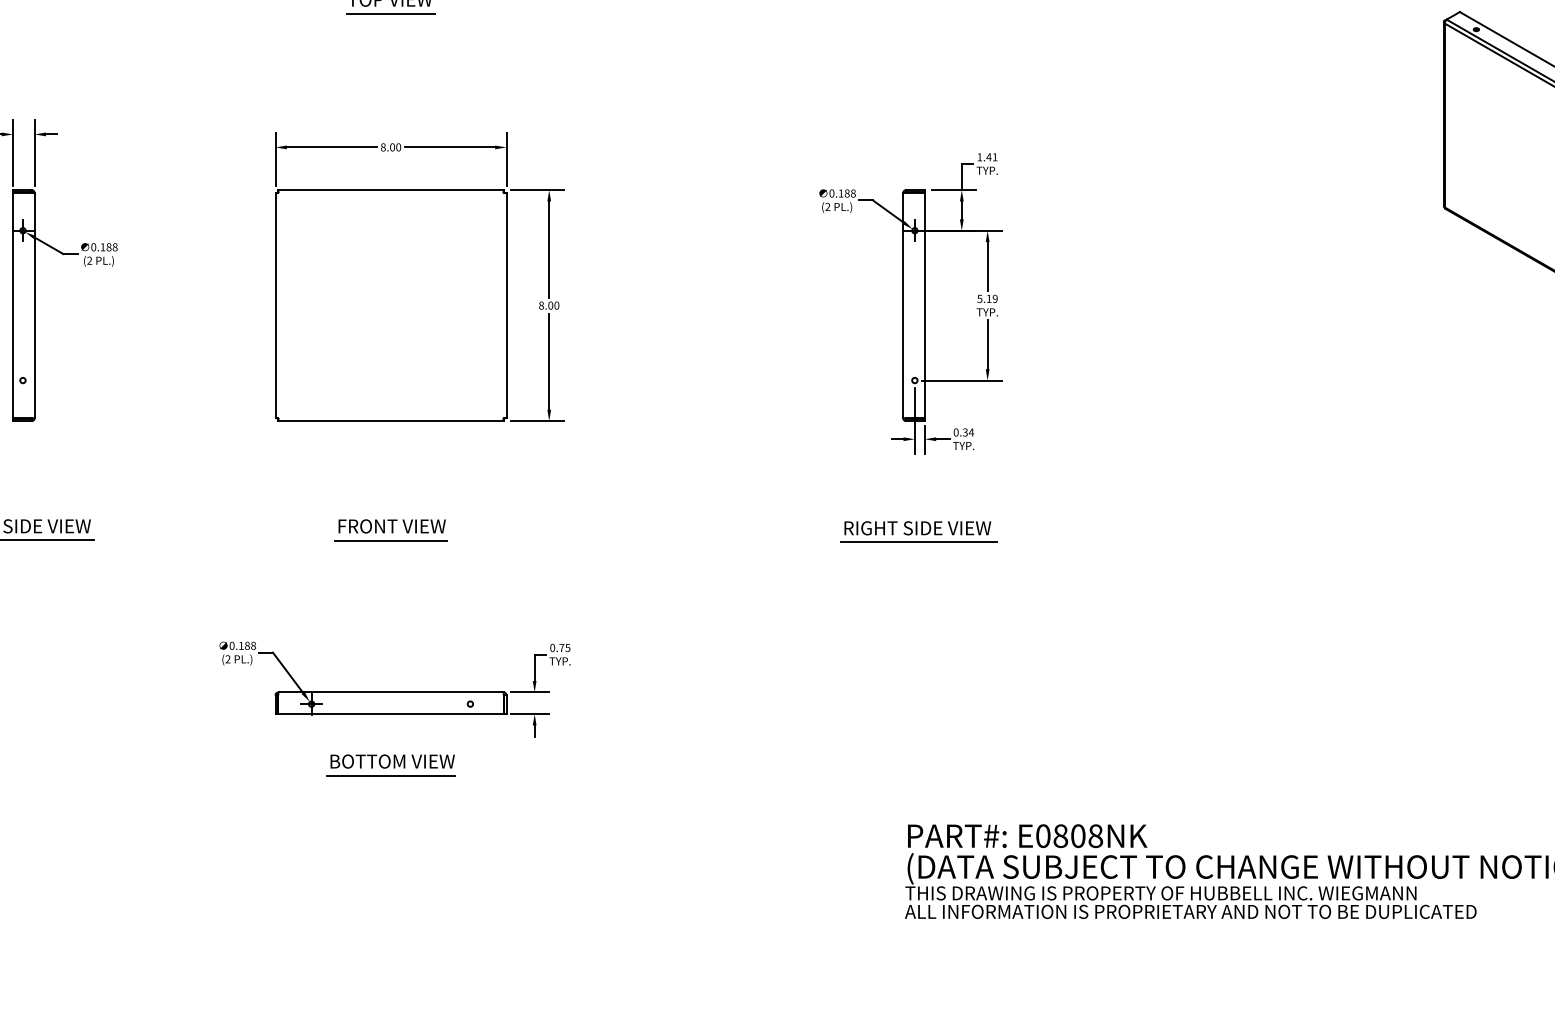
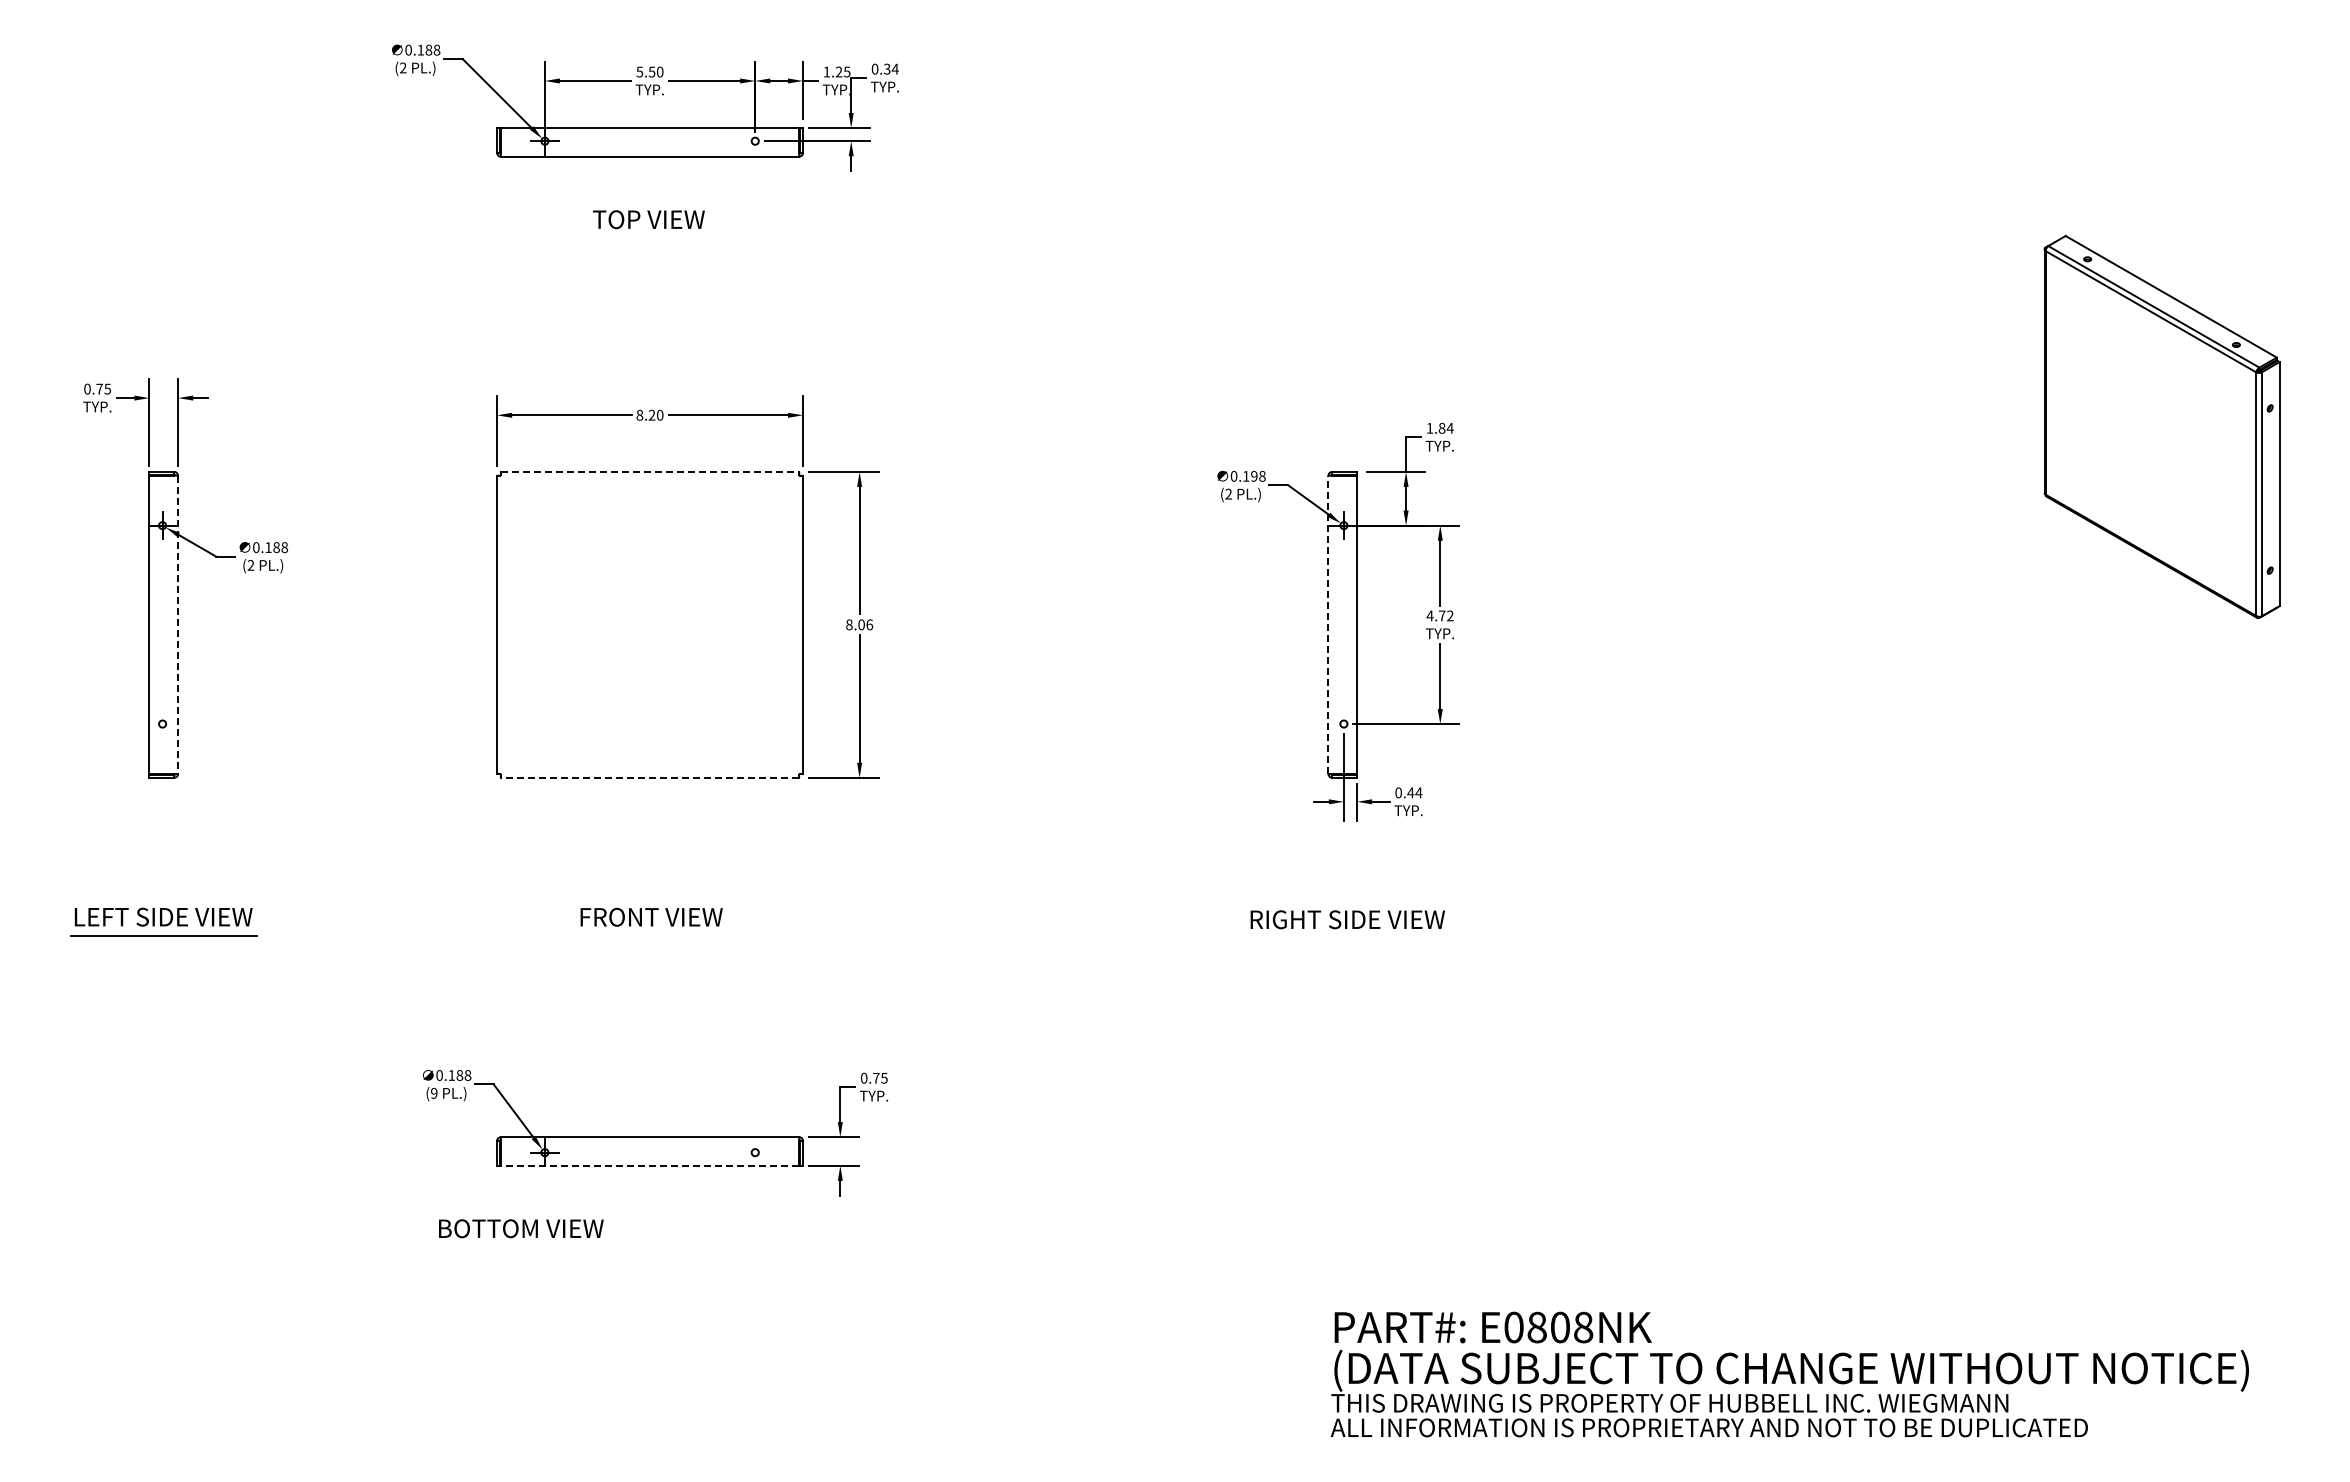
line: (390, 13) -> (649, 238), removed
text: (392, 147) -> (651, 415), 8.00 -> 8.20
text: (991, 156) -> (1445, 427), 1.41 -> 1.84
line: (391, 189) -> (650, 471), solid -> dashed
text: (847, 193) -> (1254, 476), 0.188 -> 0.198
text: (987, 298) -> (1439, 615), 5.19 -> 4.72
line: (34, 305) -> (178, 624), solid -> dashed
text: (556, 305) -> (869, 624), 8.00 -> 8.06
line: (903, 305) -> (1328, 624), solid -> dashed
line: (390, 420) -> (649, 777), solid -> dashed
text: (965, 432) -> (1410, 792), 0.34 -> 0.44
line: (390, 540) -> (649, 935), removed
line: (919, 542) -> (1349, 938), removed
text: (228, 659) -> (434, 1093), (2 -> (9
line: (390, 713) -> (649, 1165), solid -> dashed
text: (392, 761) -> (521, 1228), moved
line: (390, 775) -> (649, 1247), removed

